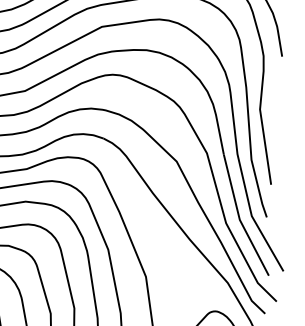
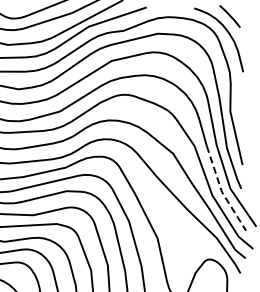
line: (239, 218) -> (221, 191), solid -> dashed

